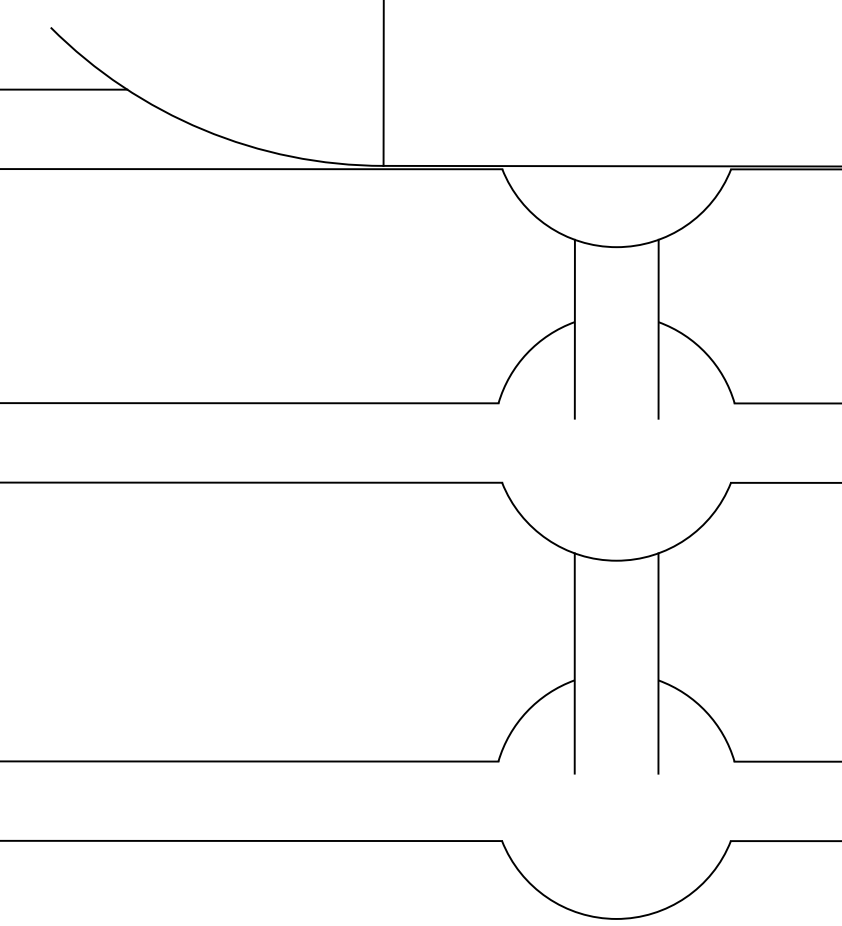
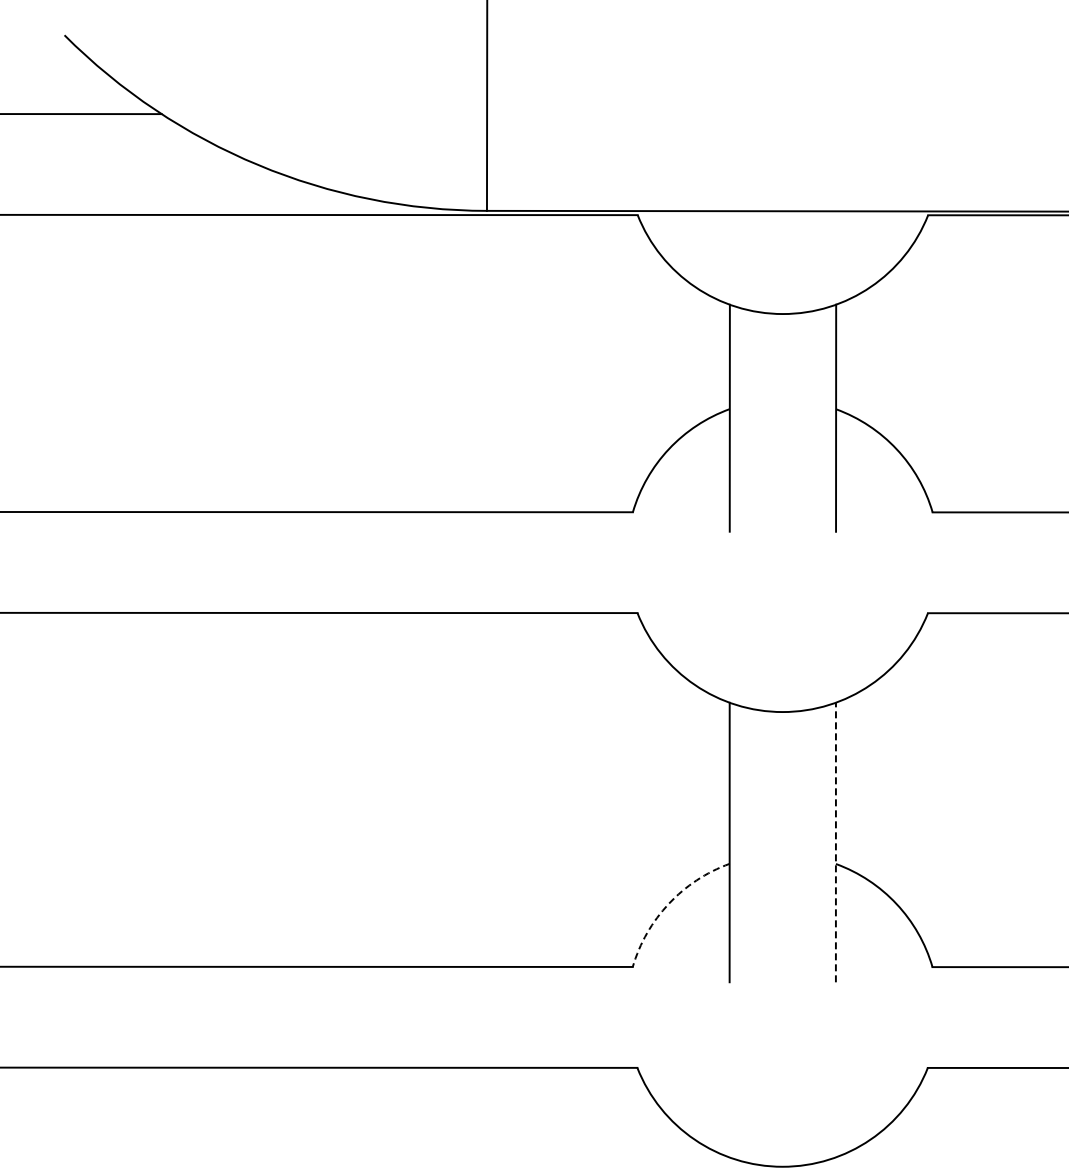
line: (658, 663) -> (835, 842), solid -> dashed
arc: (526, 711) -> (668, 903), solid -> dashed

